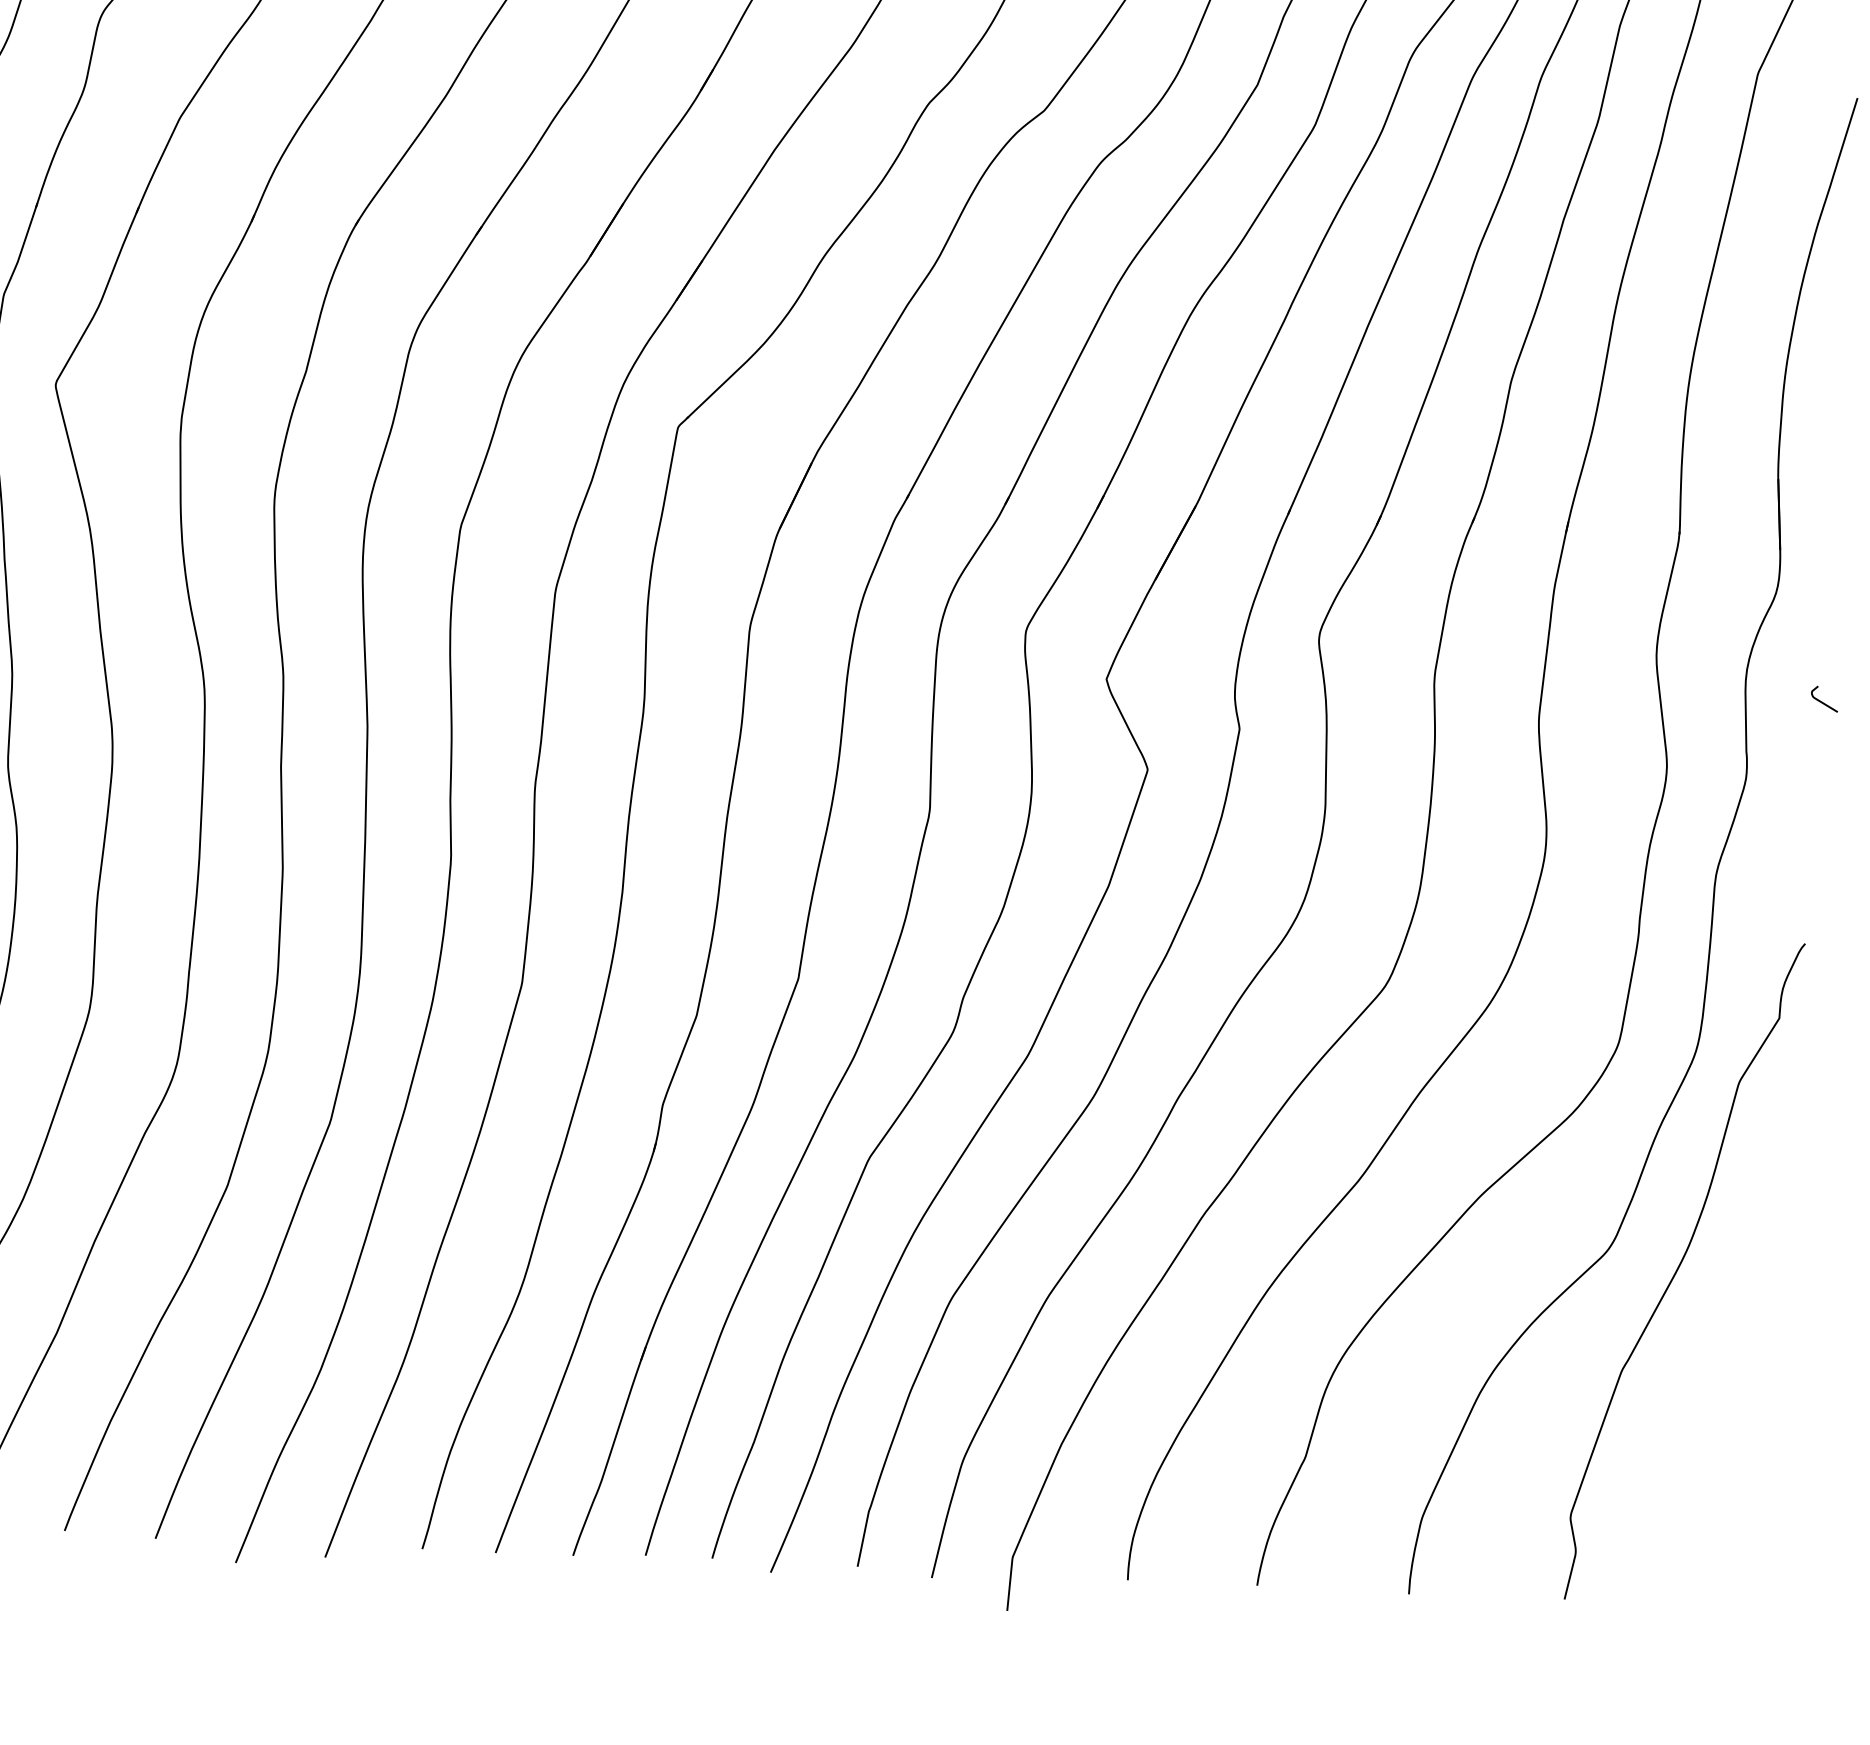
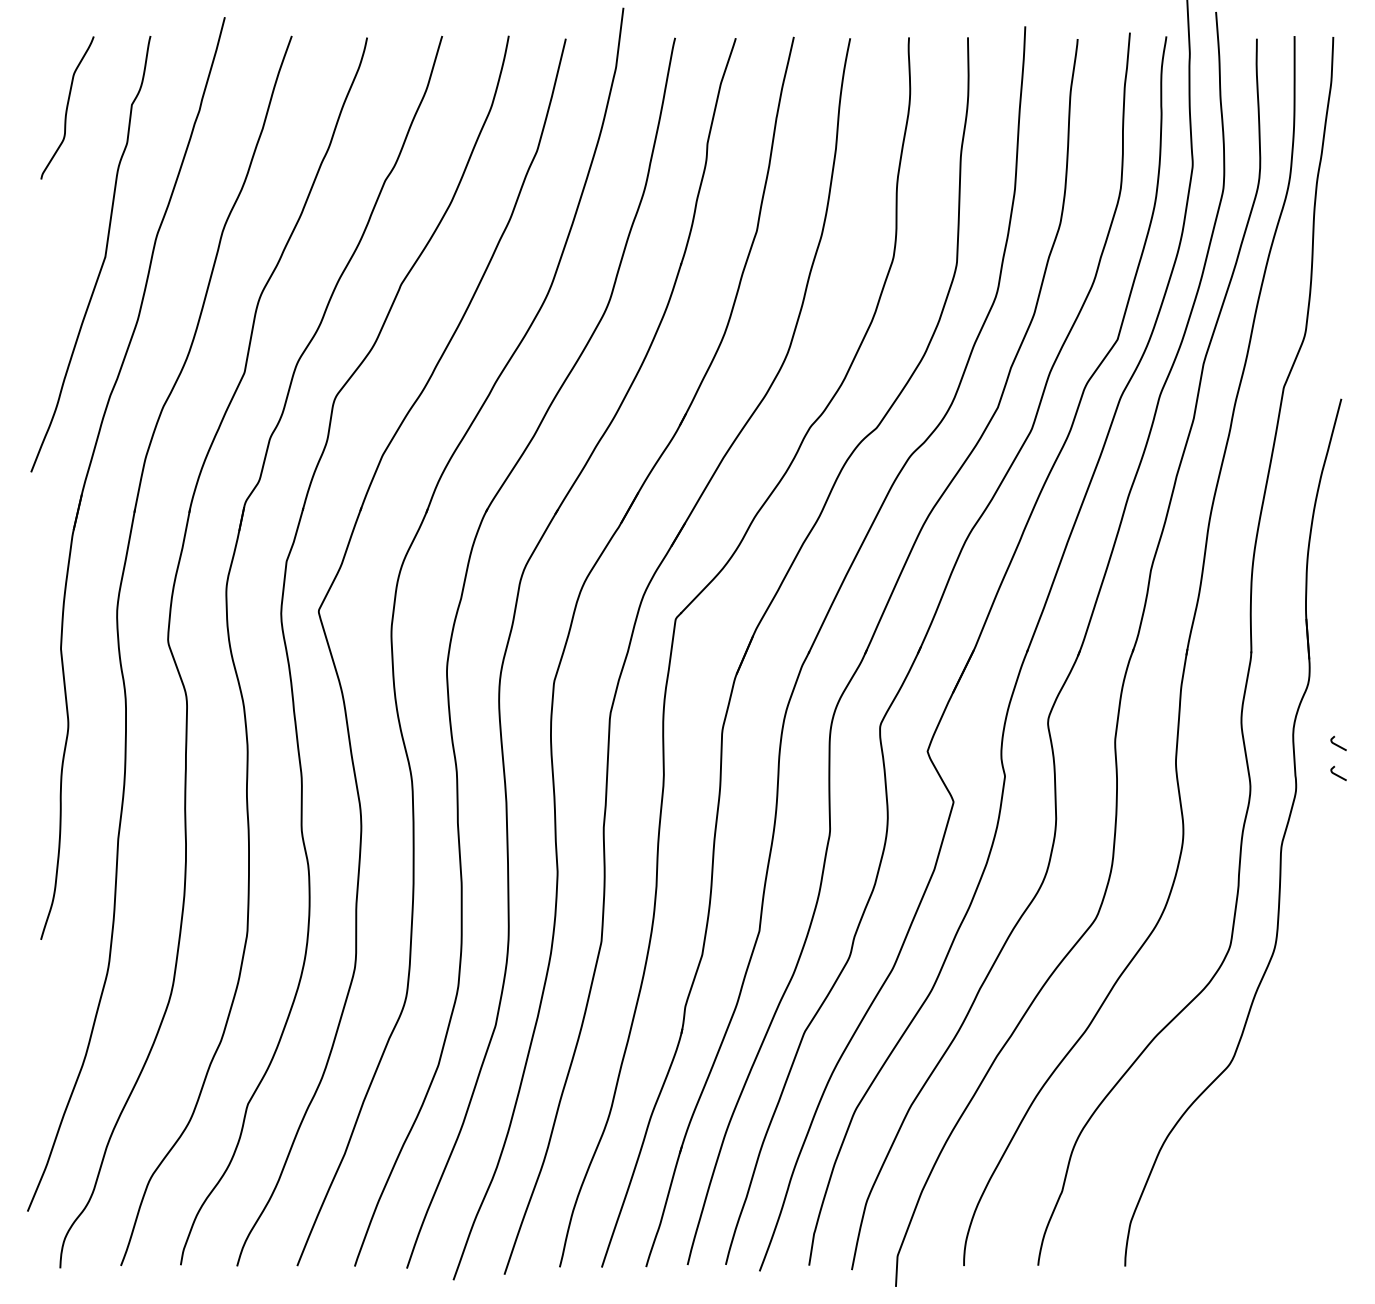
curve: (1819, 753) -> (1337, 774), added
curve: (1680, 1269) -> (1271, 1073), removed

